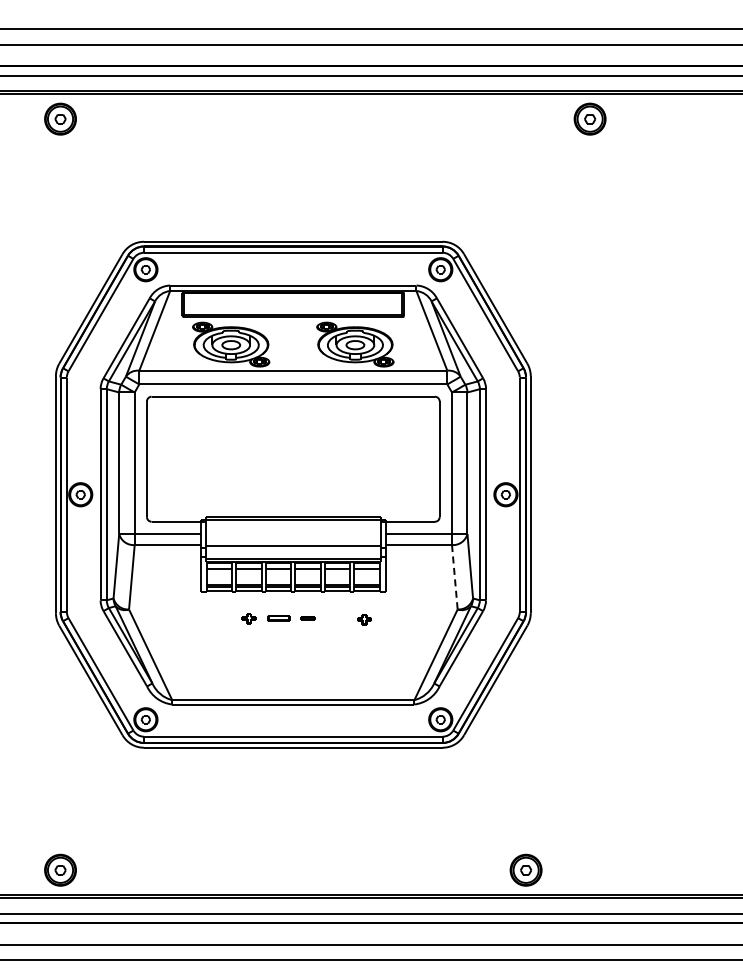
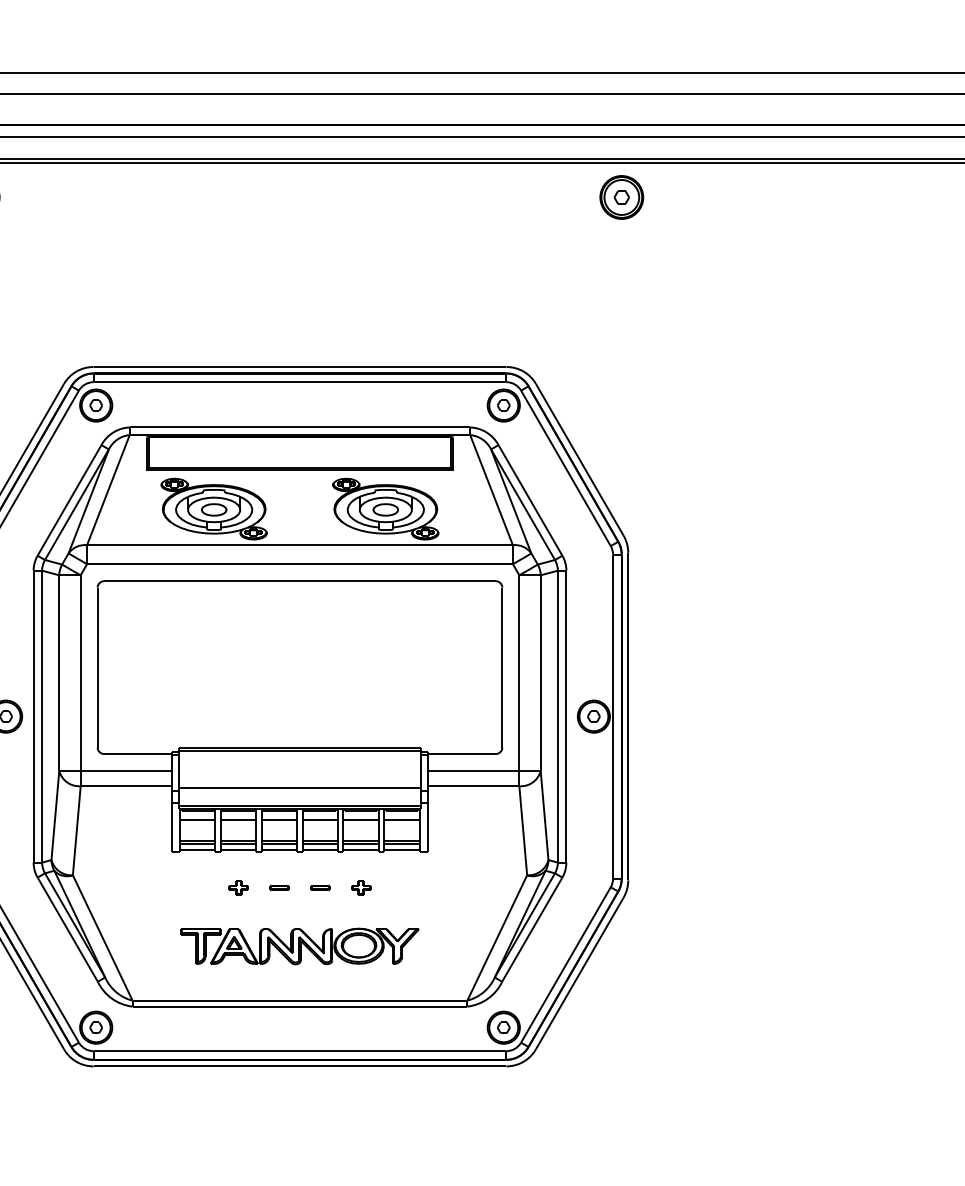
part: (589, 118) -> (620, 196), moved
line: (454, 577) -> (522, 831), dashed -> solid
part: (278, 618) -> (279, 887), size x0.62
part: (364, 619) -> (361, 887), moved
part: (292, 660) -> (298, 945), added

